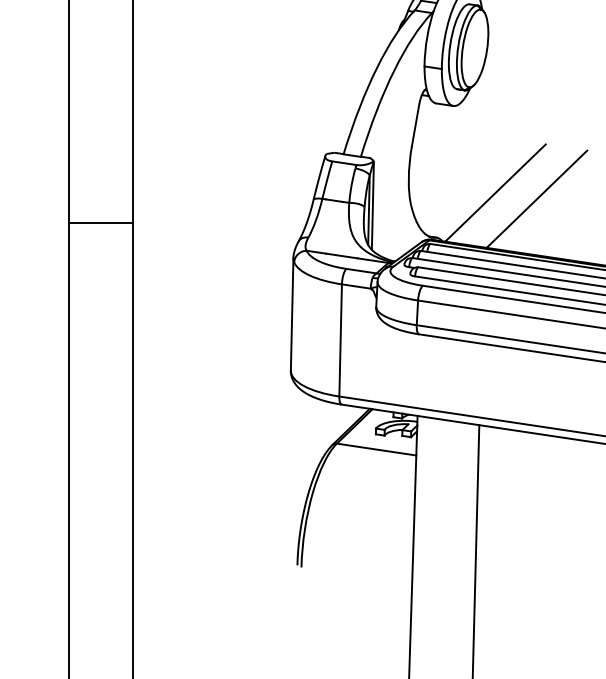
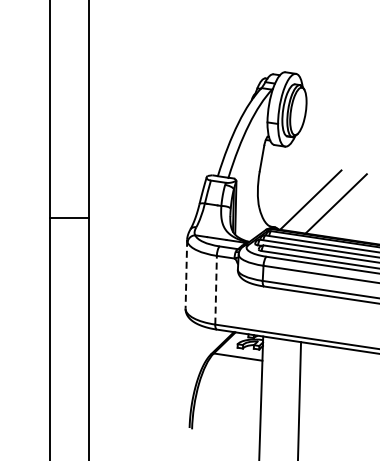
line: (292, 314) -> (186, 274), solid -> dashed
line: (341, 339) -> (216, 289), solid -> dashed

